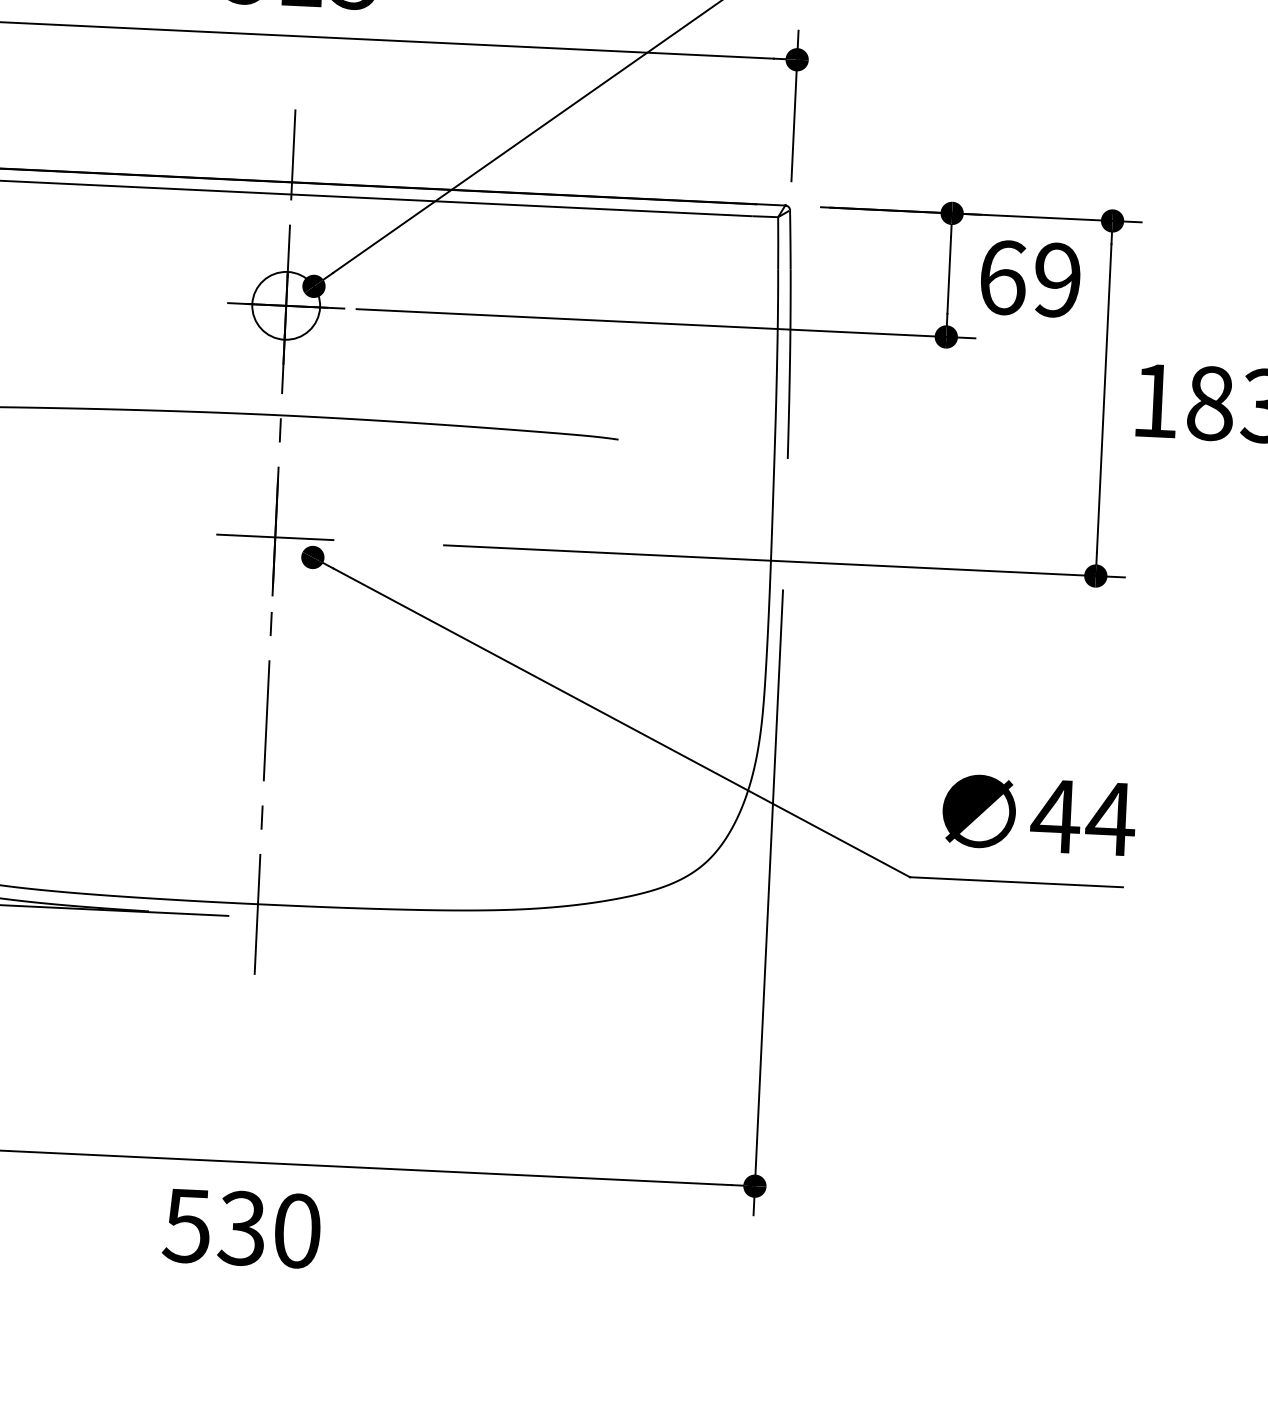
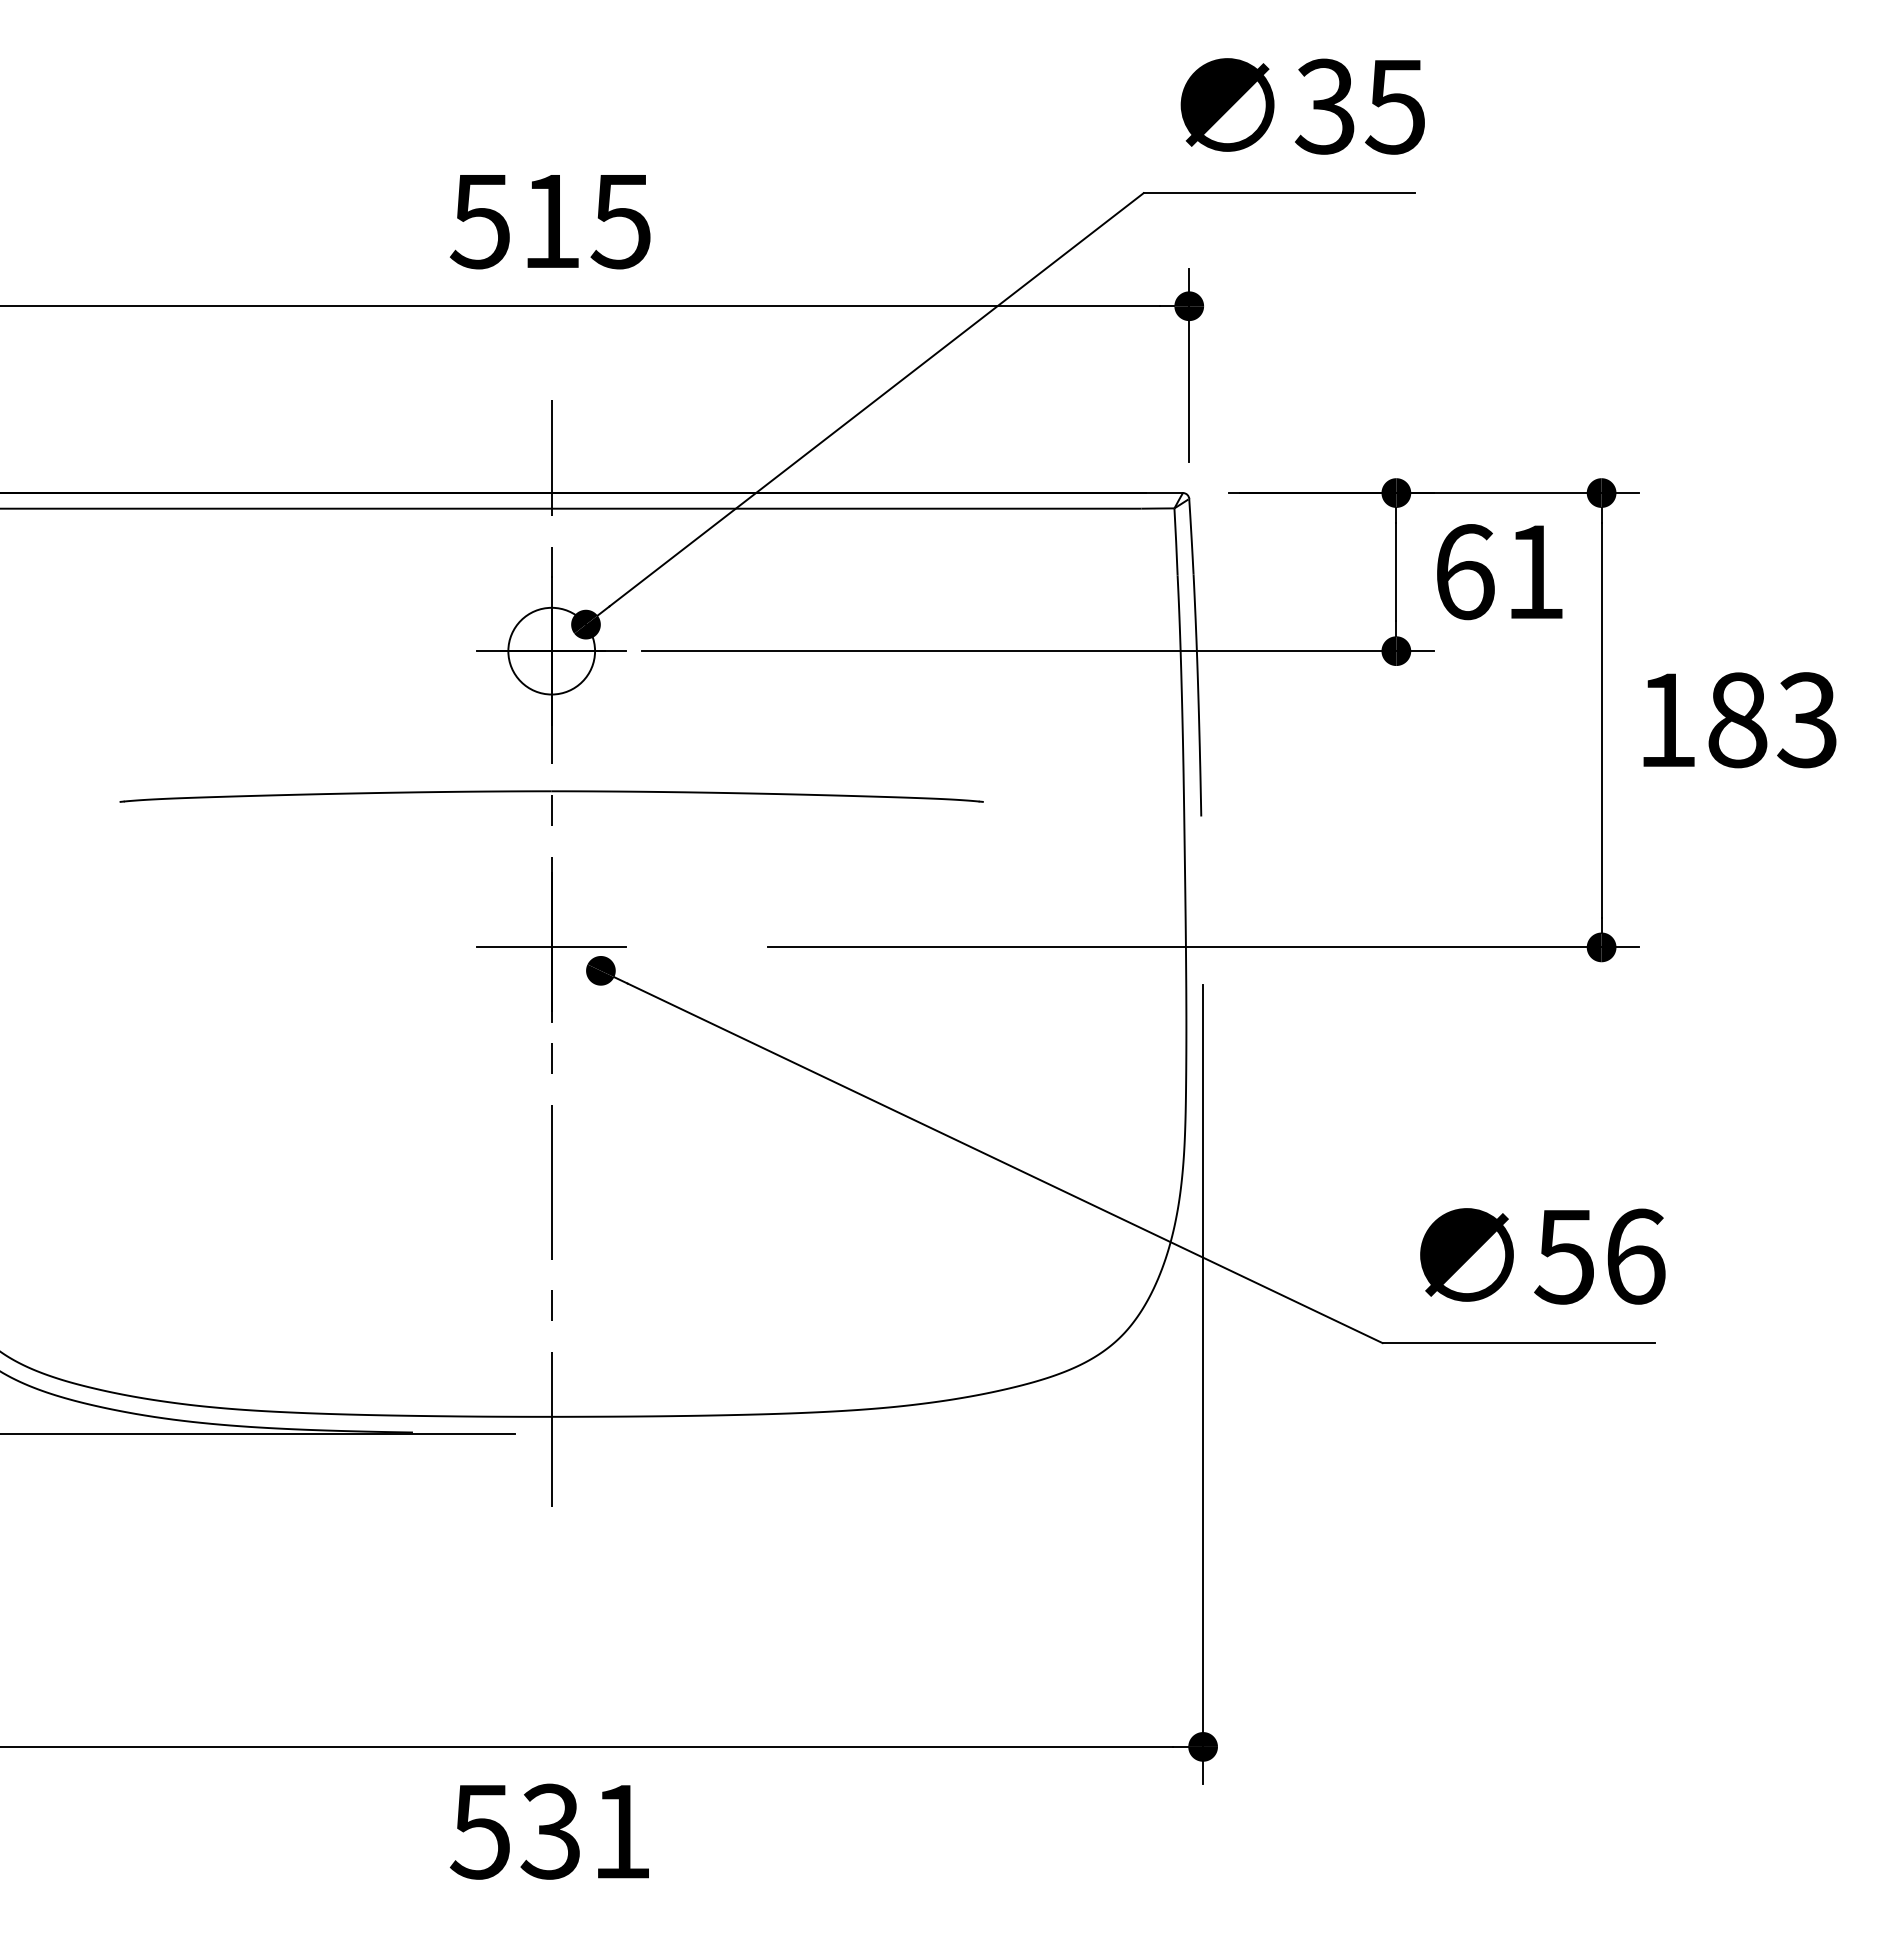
text: (1057, 280) -> (1534, 572), 69 -> 61
text: (1083, 817) -> (1600, 1256), 44 -> 56
text: (297, 1230) -> (621, 1831), 530 -> 531

